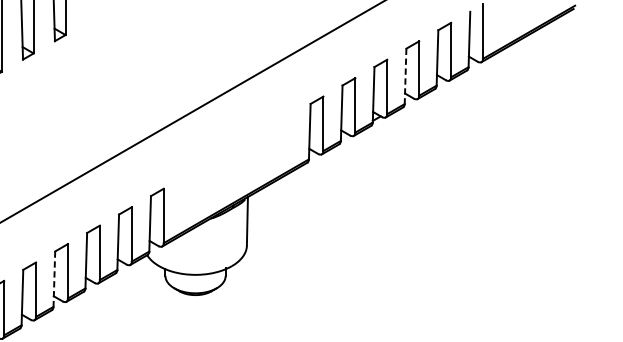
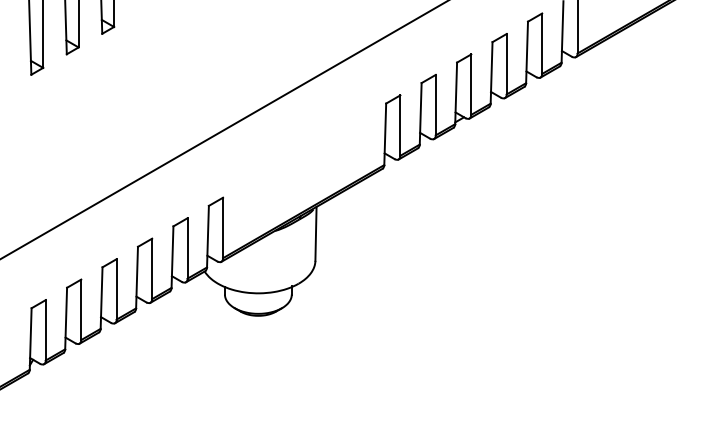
line: (405, 76) -> (491, 72), dashed -> solid
line: (54, 279) -> (101, 298), dashed -> solid

